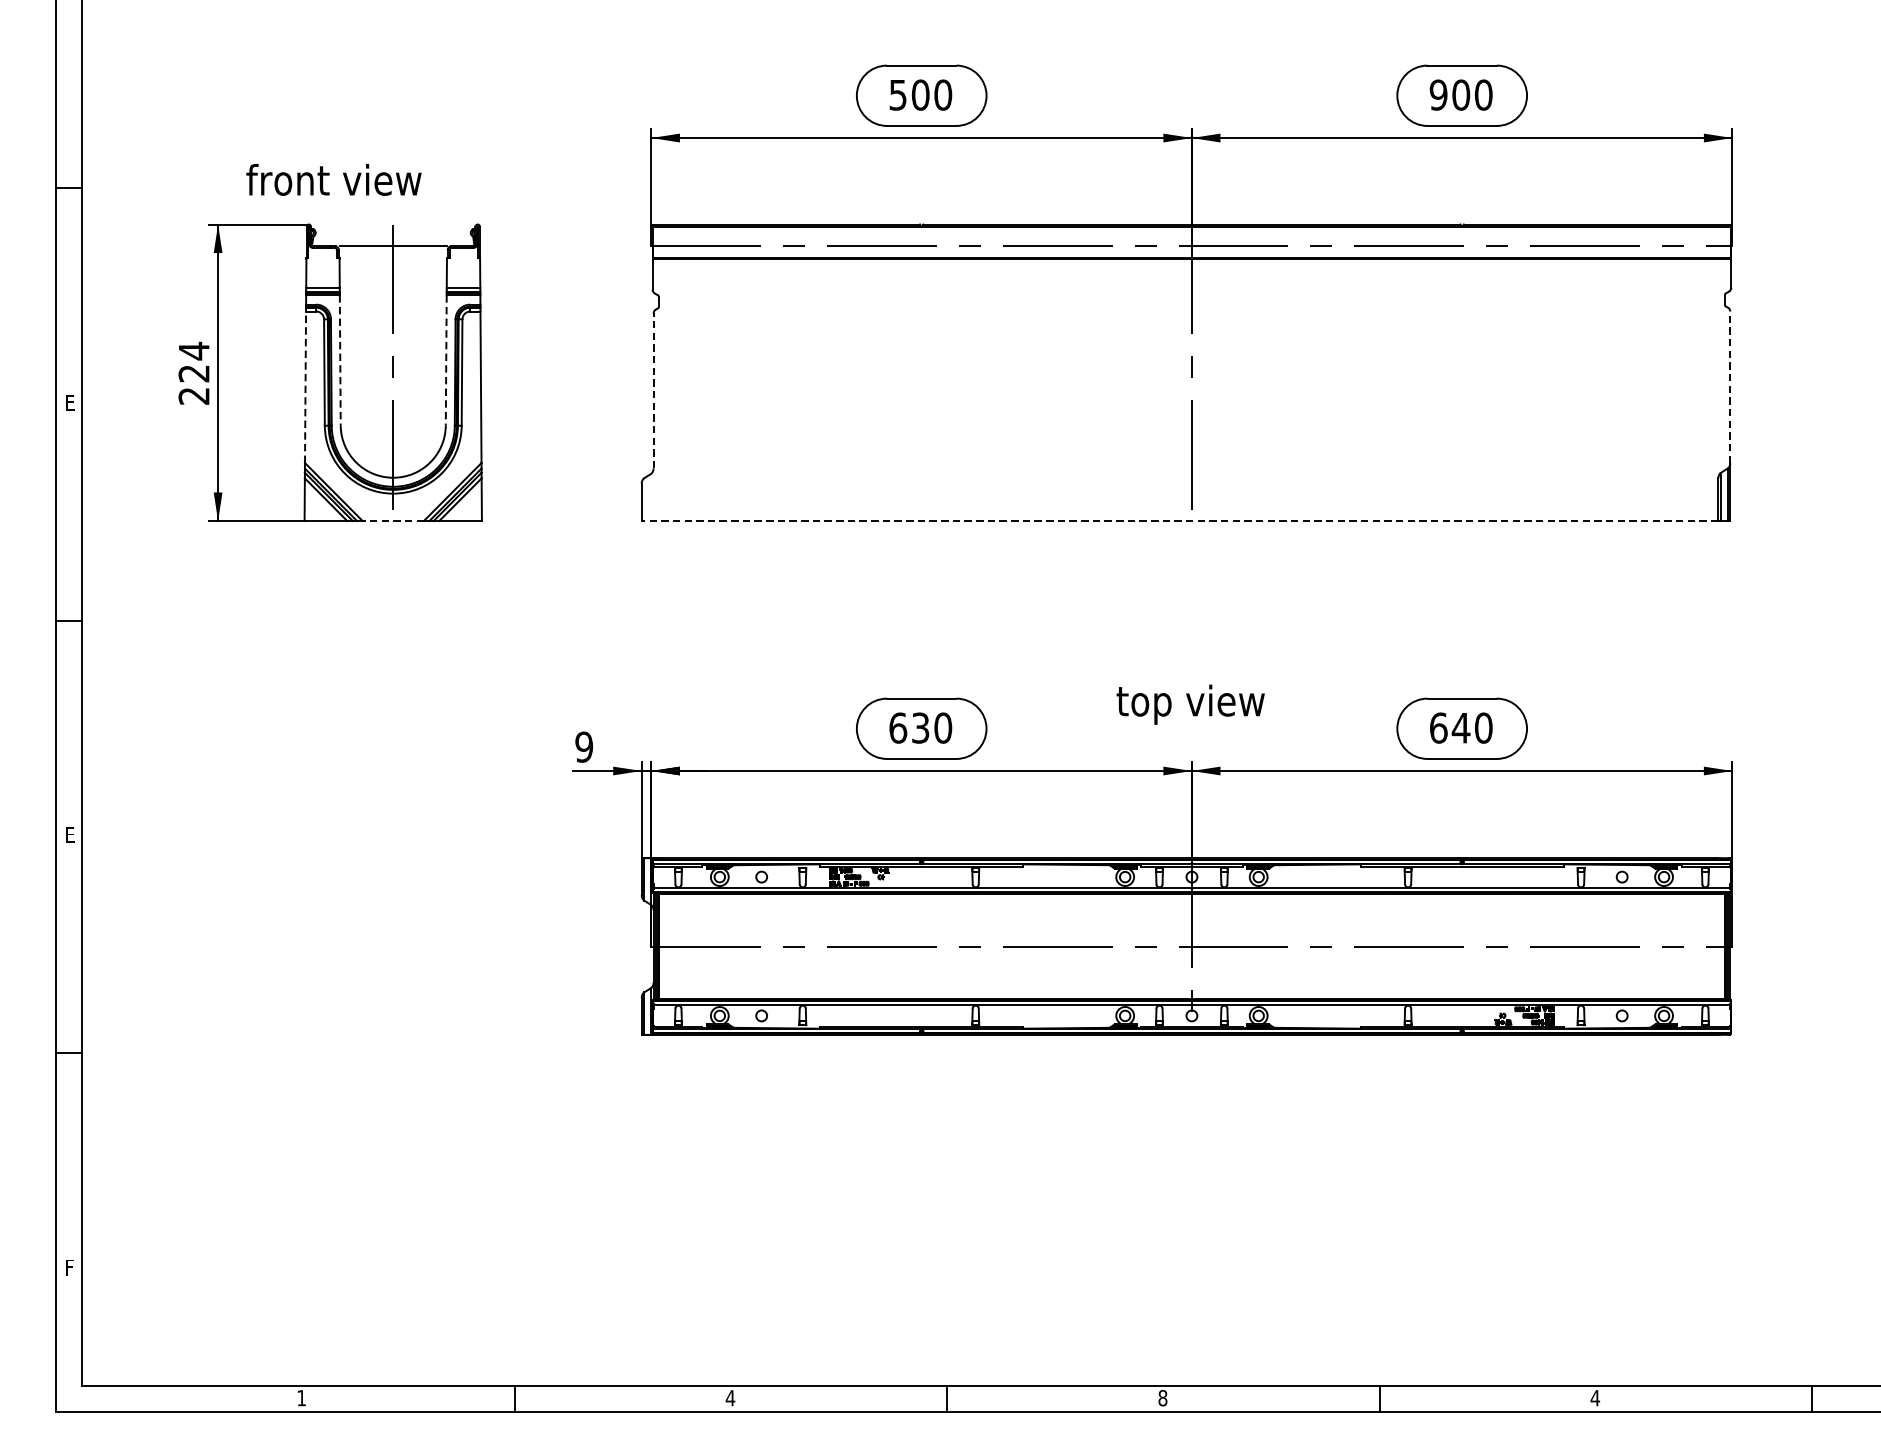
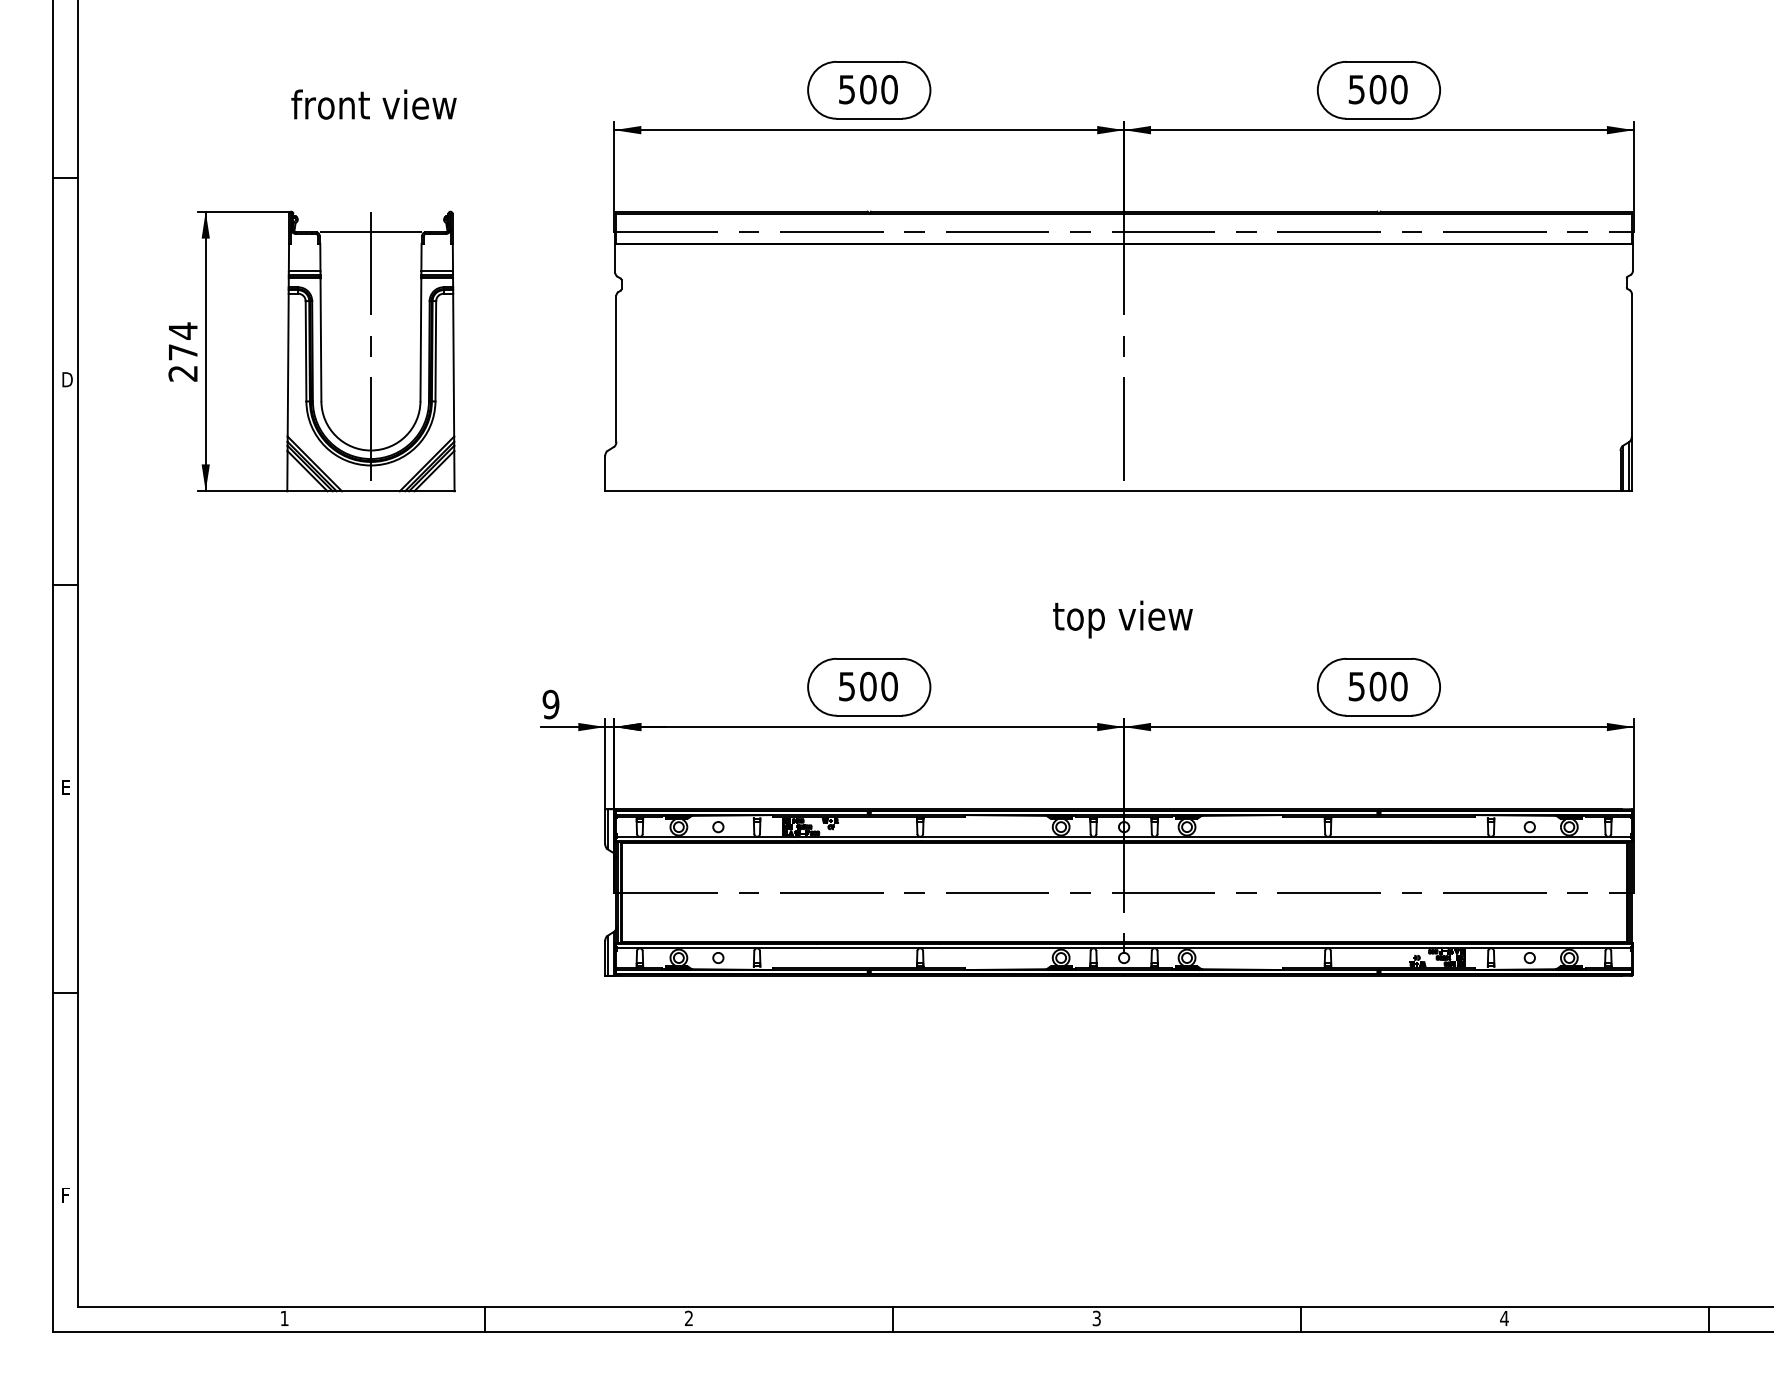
text: (1438, 94) -> (1356, 89), 900 -> 500
text: (333, 179) -> (373, 104), moved
line: (339, 361) -> (320, 340), dashed -> solid
line: (445, 361) -> (420, 340), dashed -> solid
text: (193, 373) -> (182, 352), 224 -> 274
line: (305, 386) -> (288, 364), dashed -> solid
line: (1729, 386) -> (1631, 364), dashed -> solid
line: (653, 390) -> (616, 368), dashed -> solid
text: (71, 402) -> (67, 379), E -> D
line: (392, 521) -> (370, 491), dashed -> solid
line: (1179, 521) -> (1112, 491), dashed -> solid
text: (1190, 704) -> (1122, 619), moved
text: (909, 728) -> (857, 686), 630 -> 500
text: (1450, 728) -> (1367, 686), 640 -> 500
text: (730, 1397) -> (688, 1317), 4 -> 2
text: (1162, 1398) -> (1096, 1318), 8 -> 3

